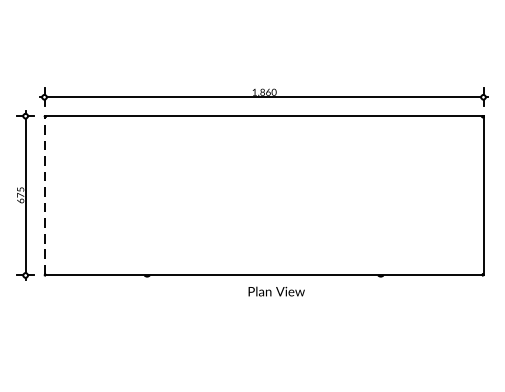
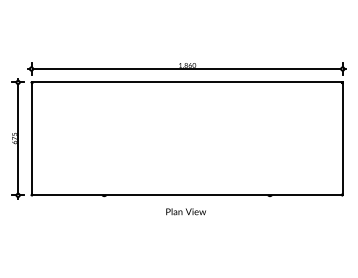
line: (44, 195) -> (31, 138), dashed -> solid
text: (275, 291) -> (185, 211), moved

